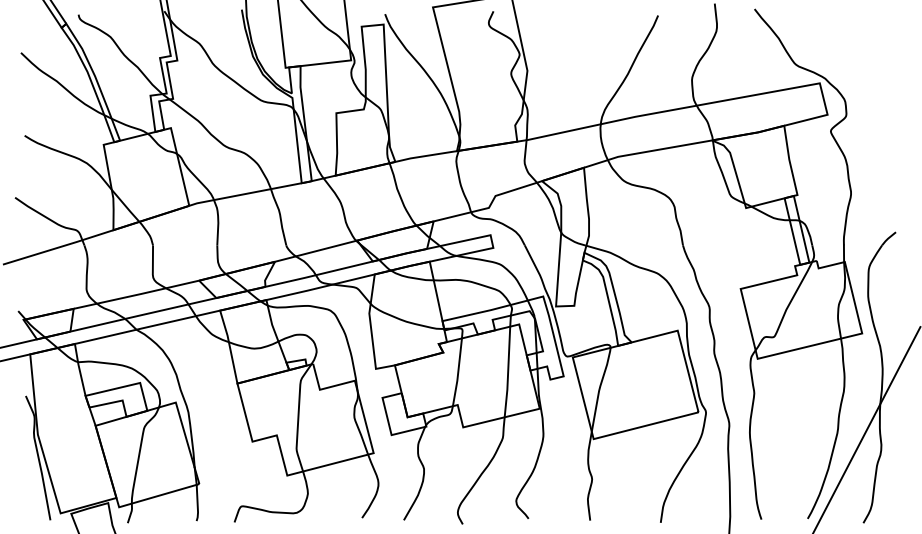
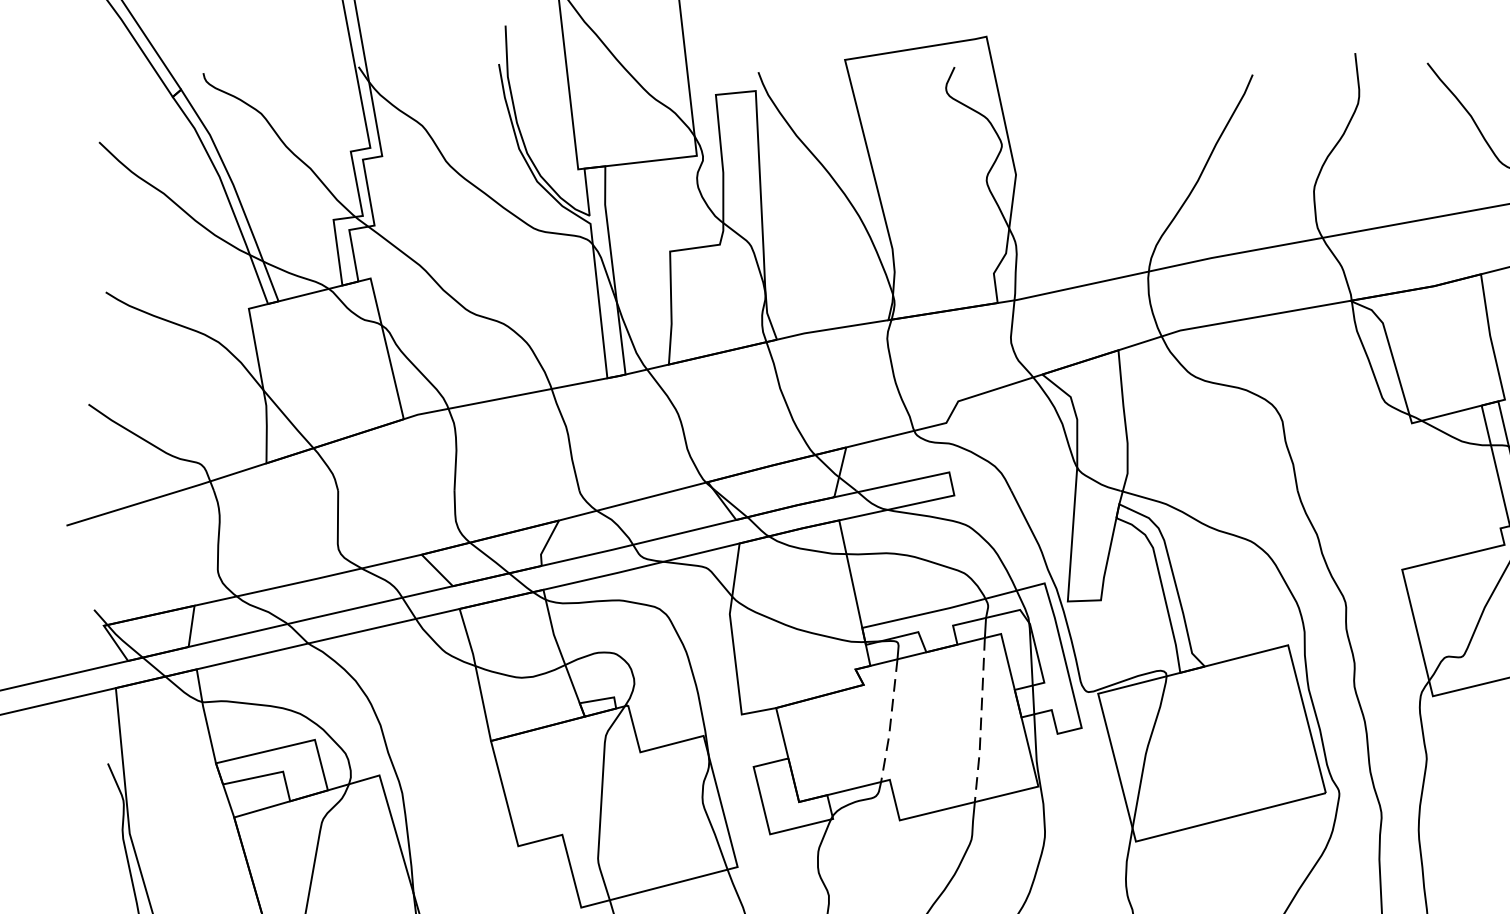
line: (458, 373) -> (891, 722), solid -> dashed
line: (508, 373) -> (981, 722), solid -> dashed

